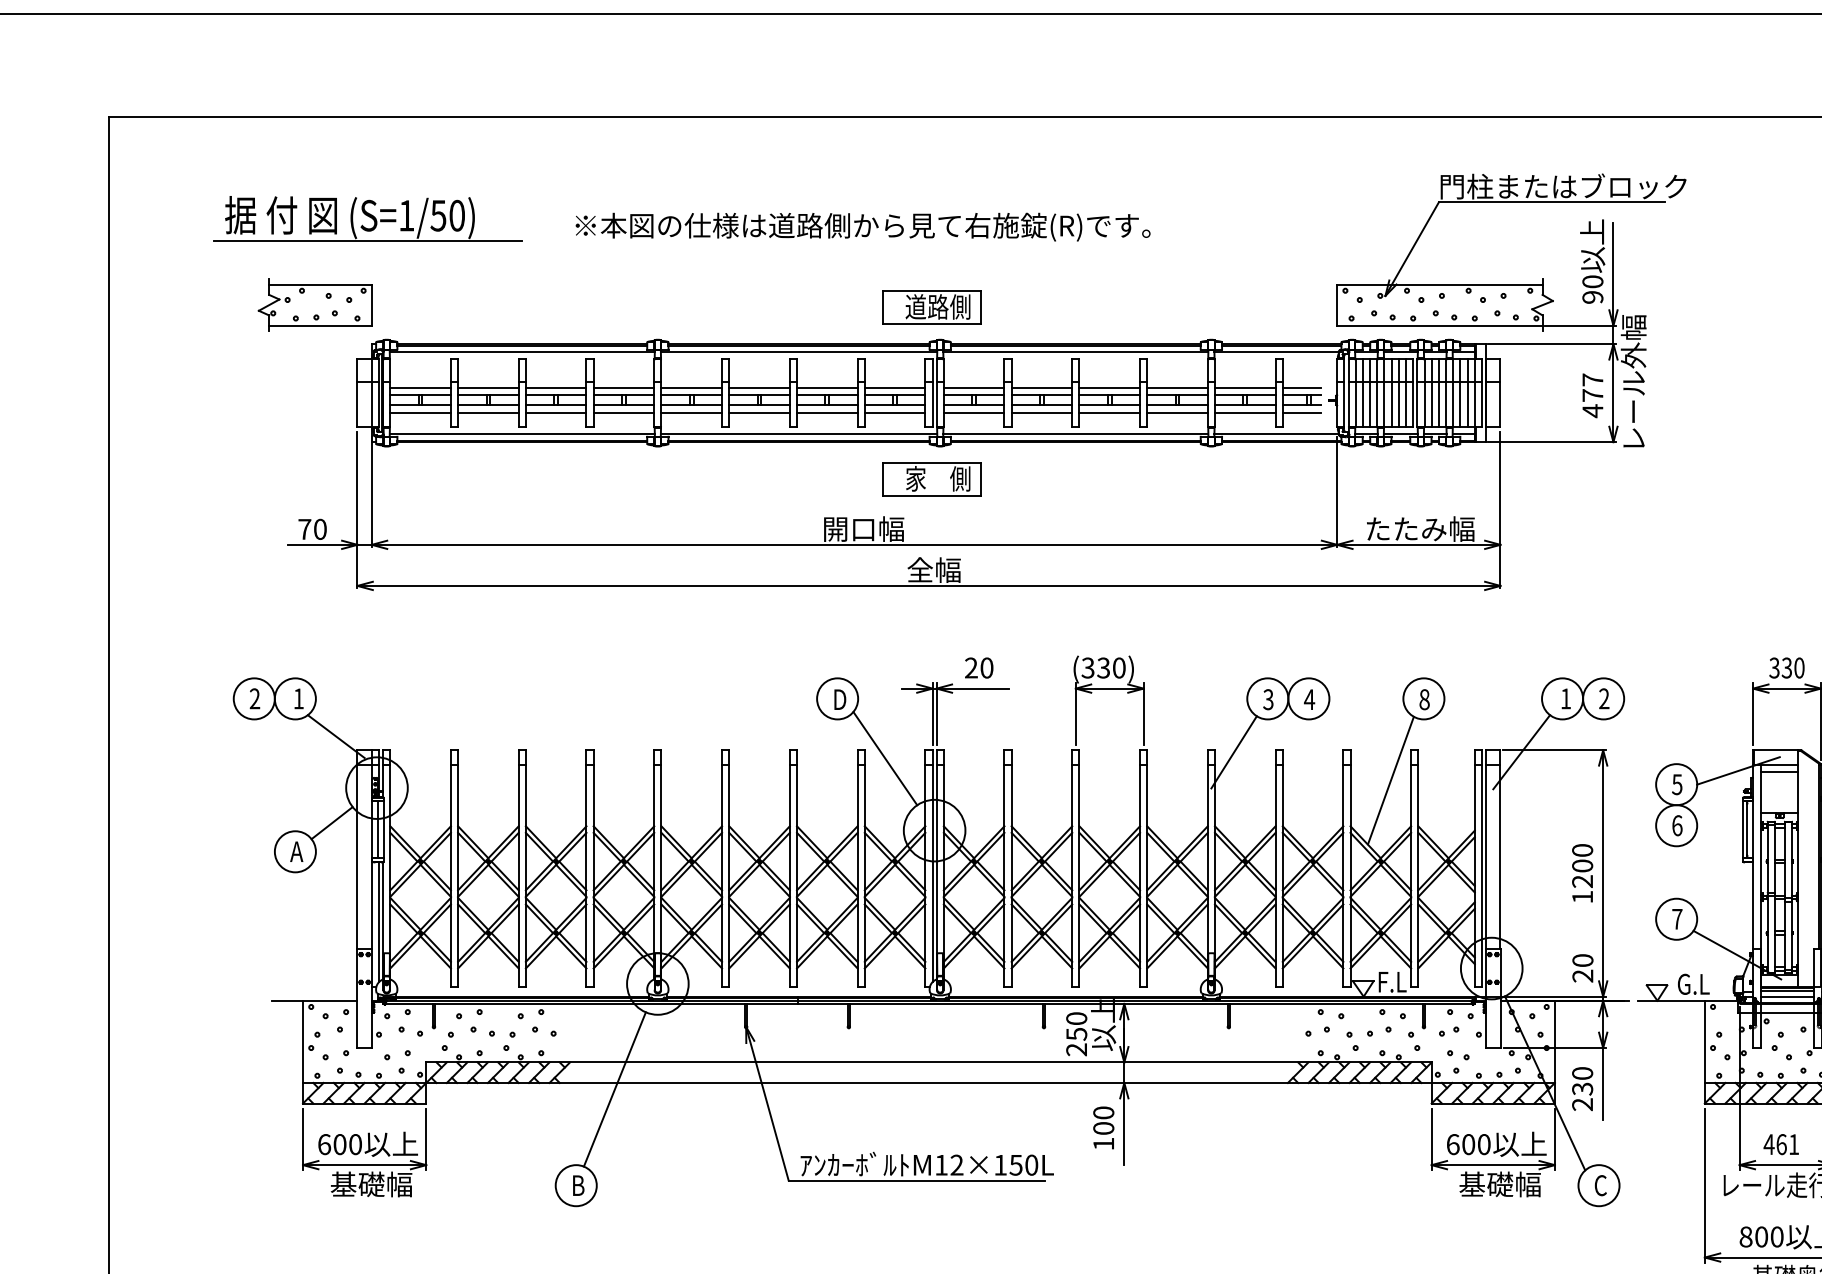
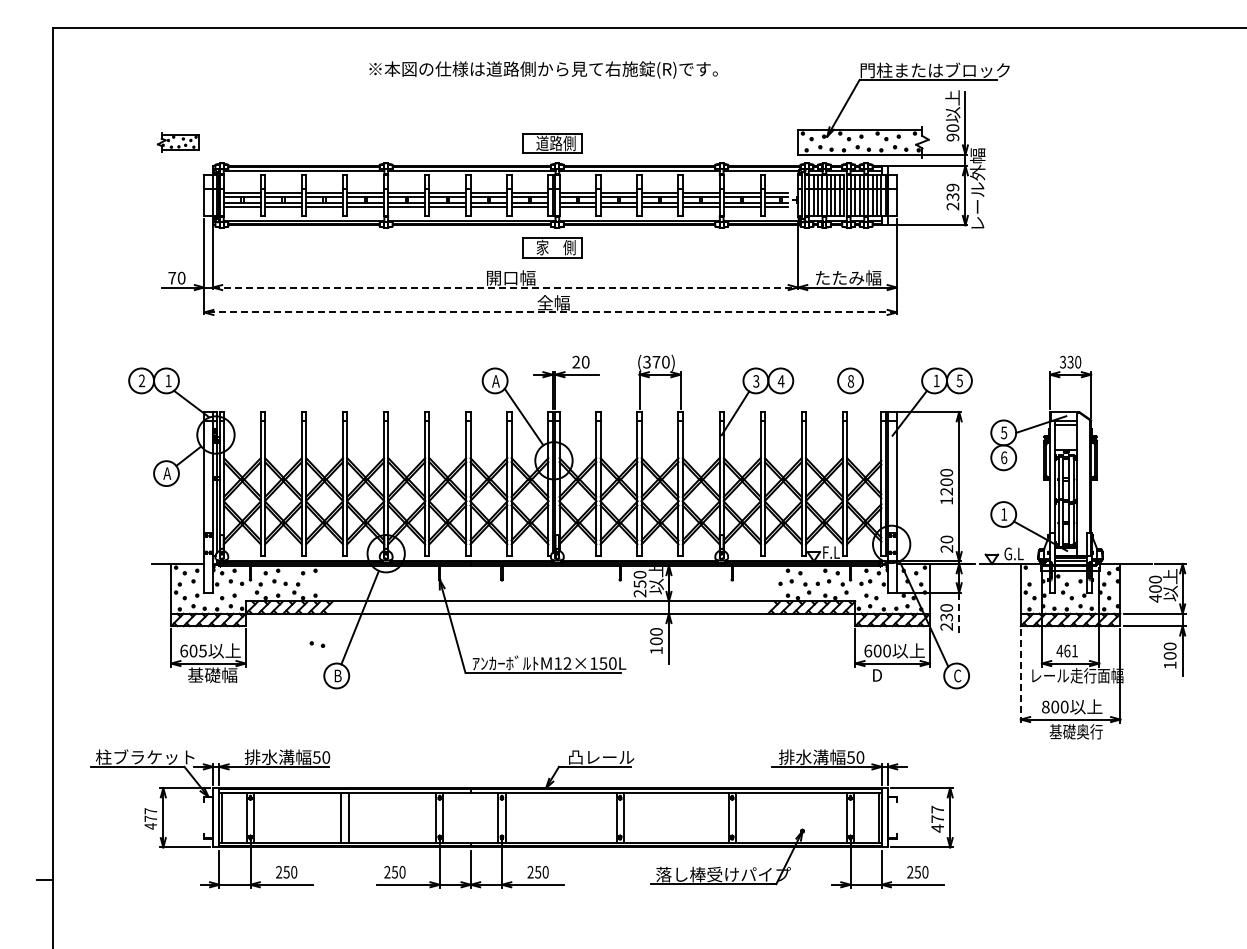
part: (367, 219) -> (210, 90), removed
text: (862, 226) -> (543, 69), moved
part: (315, 305) -> (178, 142), size x0.6
text: (1592, 394) -> (952, 196), 477 -> 239
line: (854, 544) -> (505, 287), solid -> dashed
line: (928, 585) -> (550, 312), solid -> dashed
text: (1103, 666) -> (656, 361), (330) -> (370)
text: (1603, 698) -> (959, 380), 2 -> 5
text: (839, 699) -> (496, 381), D -> A
line: (1390, 780) -> (830, 430), removed
text: (1677, 919) -> (1004, 514), 7 -> 1
part: (544, 1031) -> (317, 644), moved
line: (1603, 1084) -> (959, 614), solid -> dashed
text: (354, 1143) -> (202, 650), 600 -> 605
text: (1499, 1183) -> (896, 674), 基礎幅 -> D
line: (1704, 1184) -> (1020, 675), solid -> dashed

